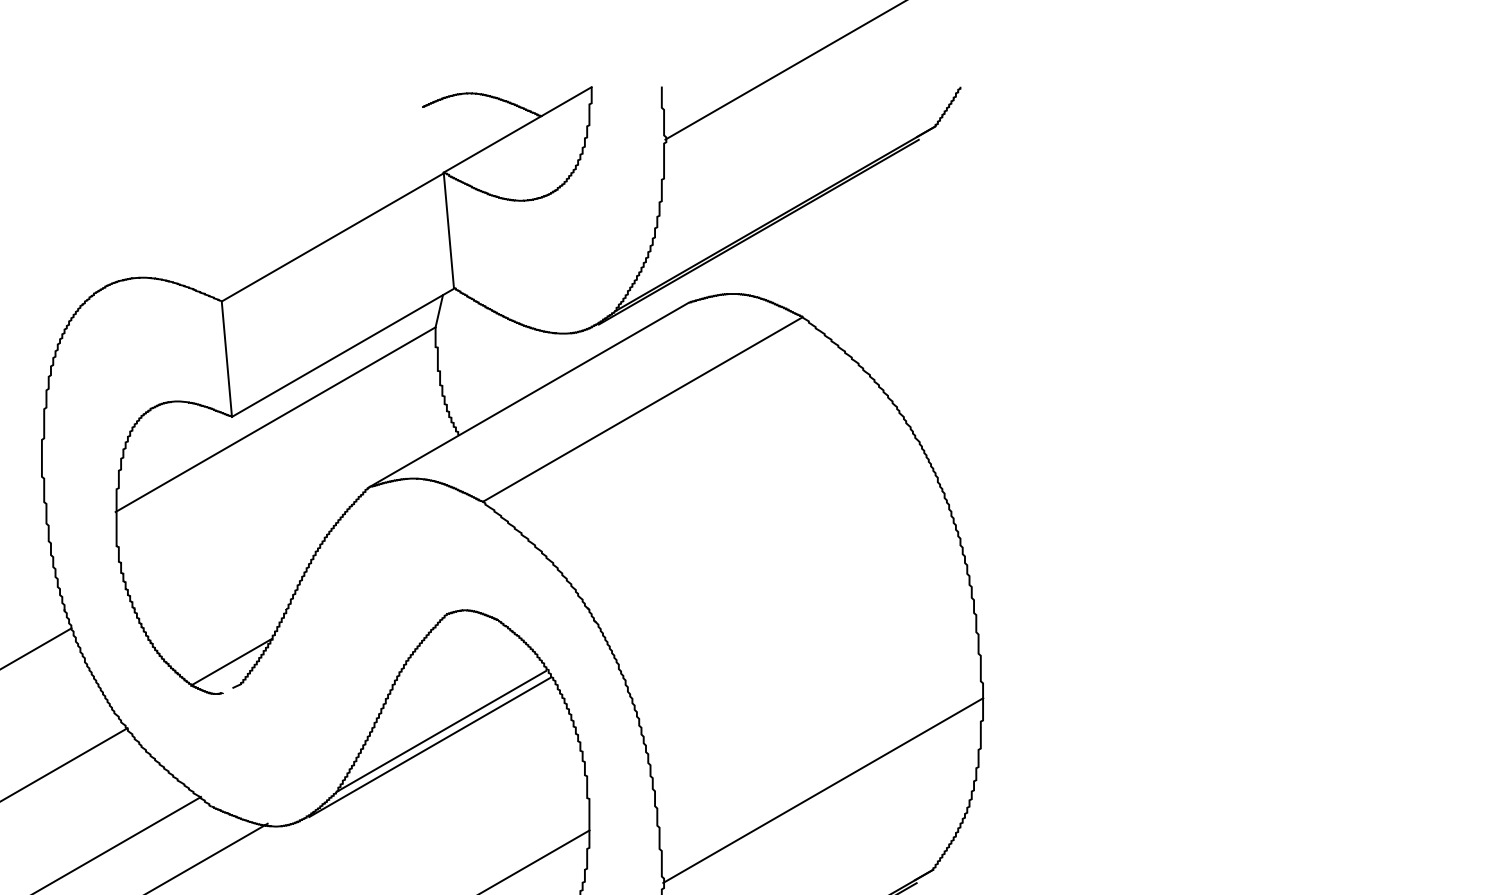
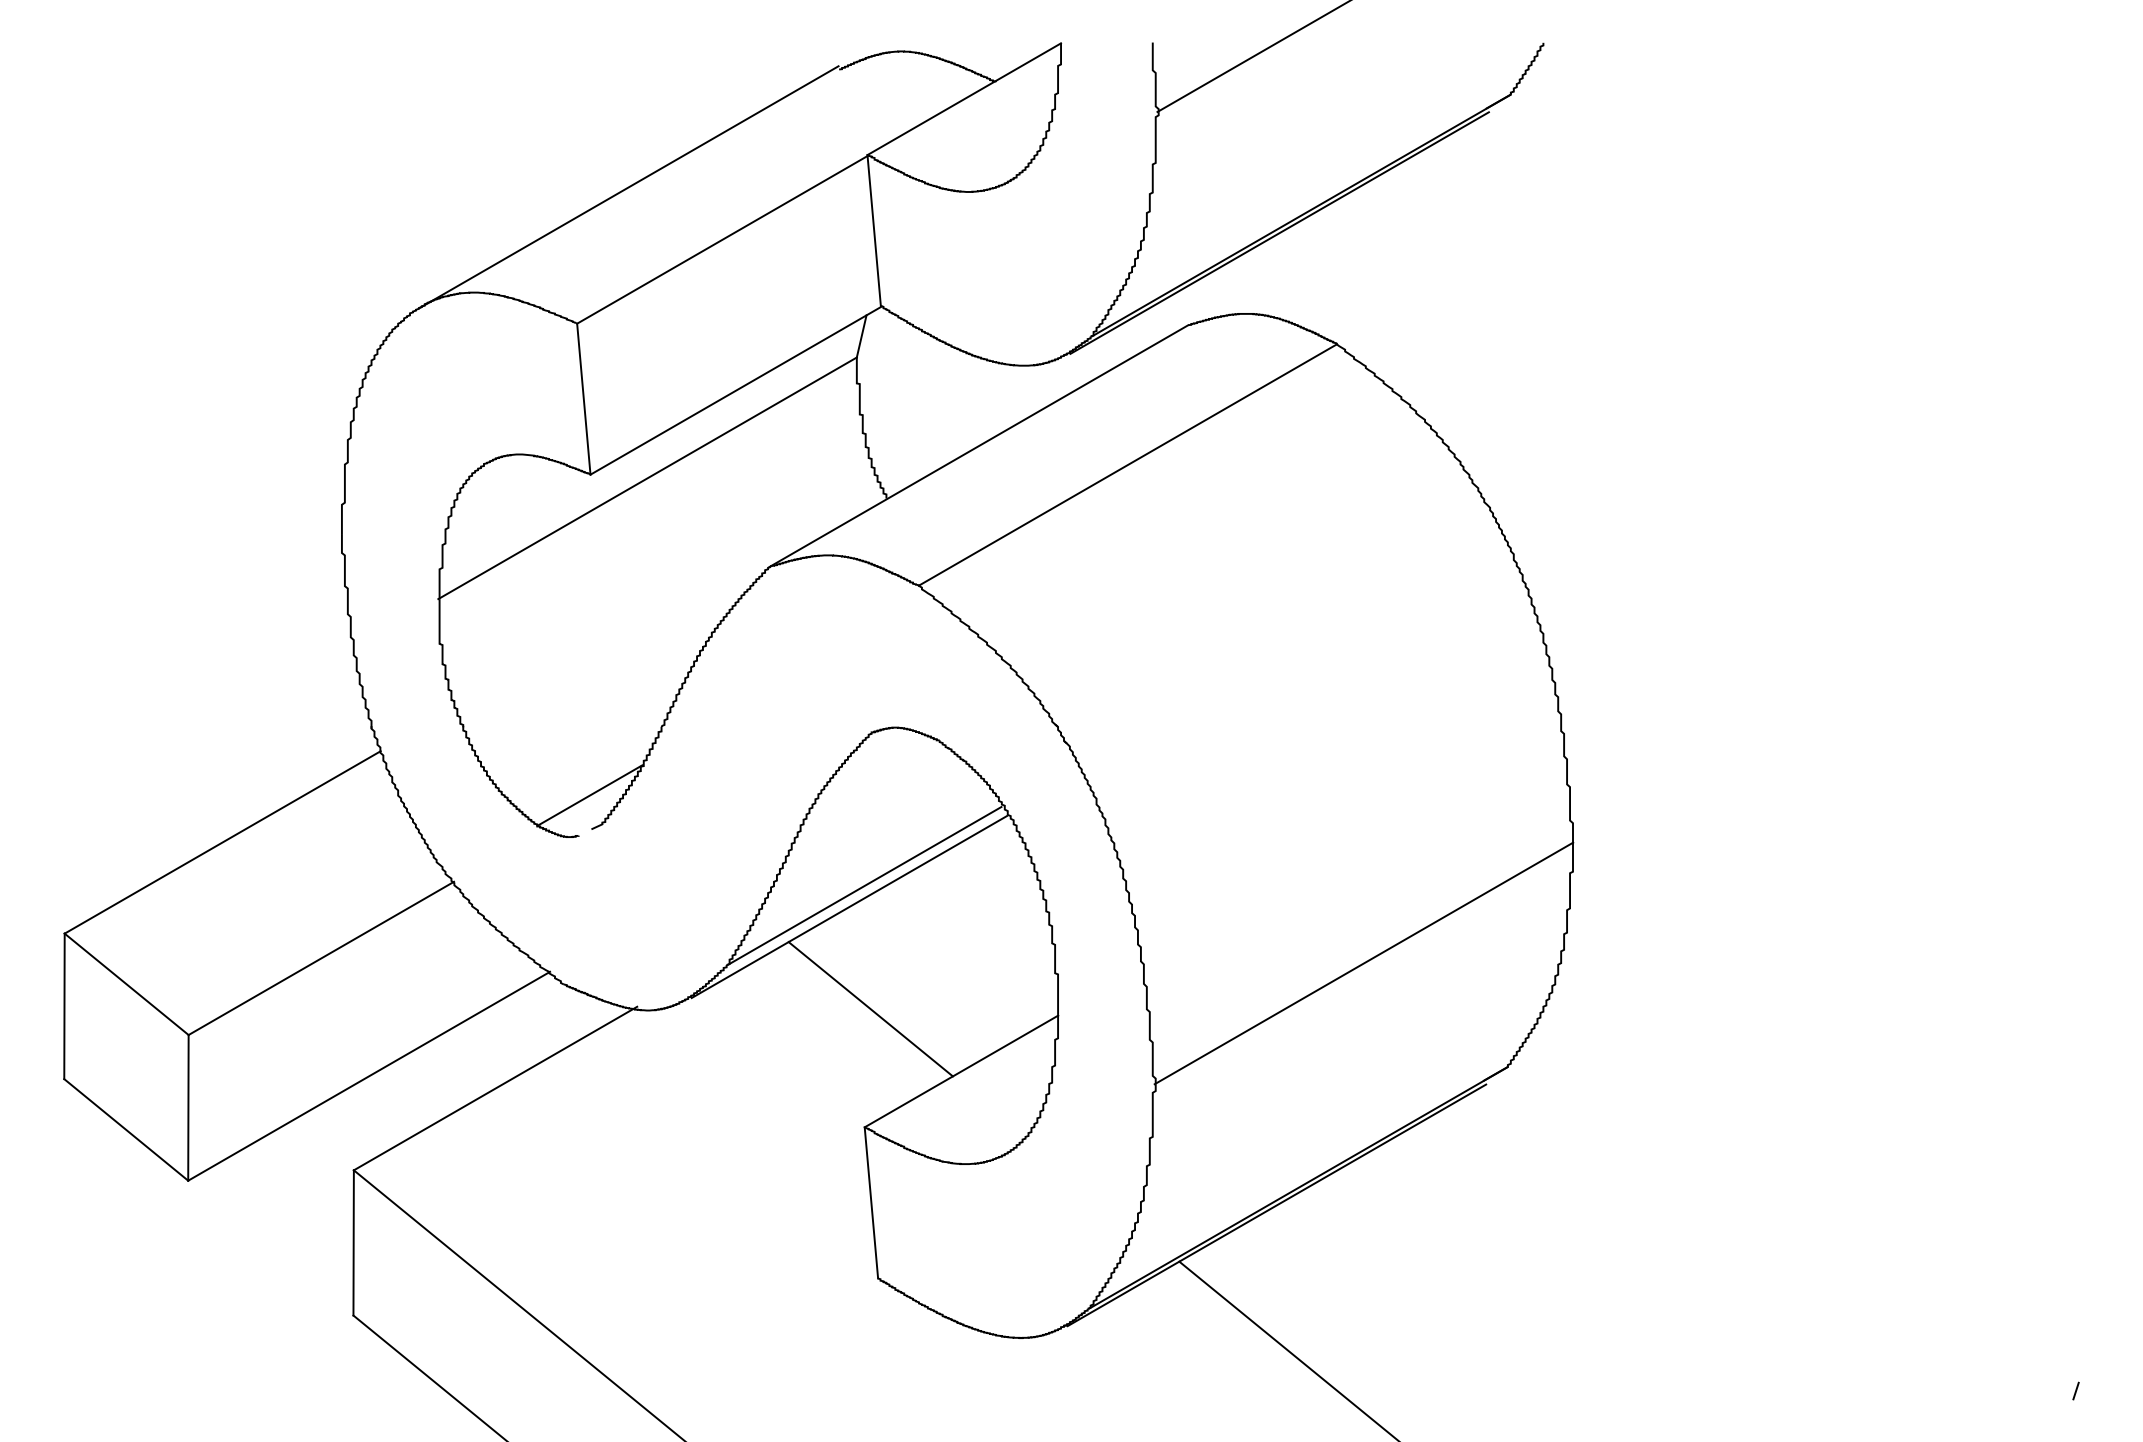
line: (261, 196) -> (629, 186), added
line: (446, 825) -> (870, 1009), added

